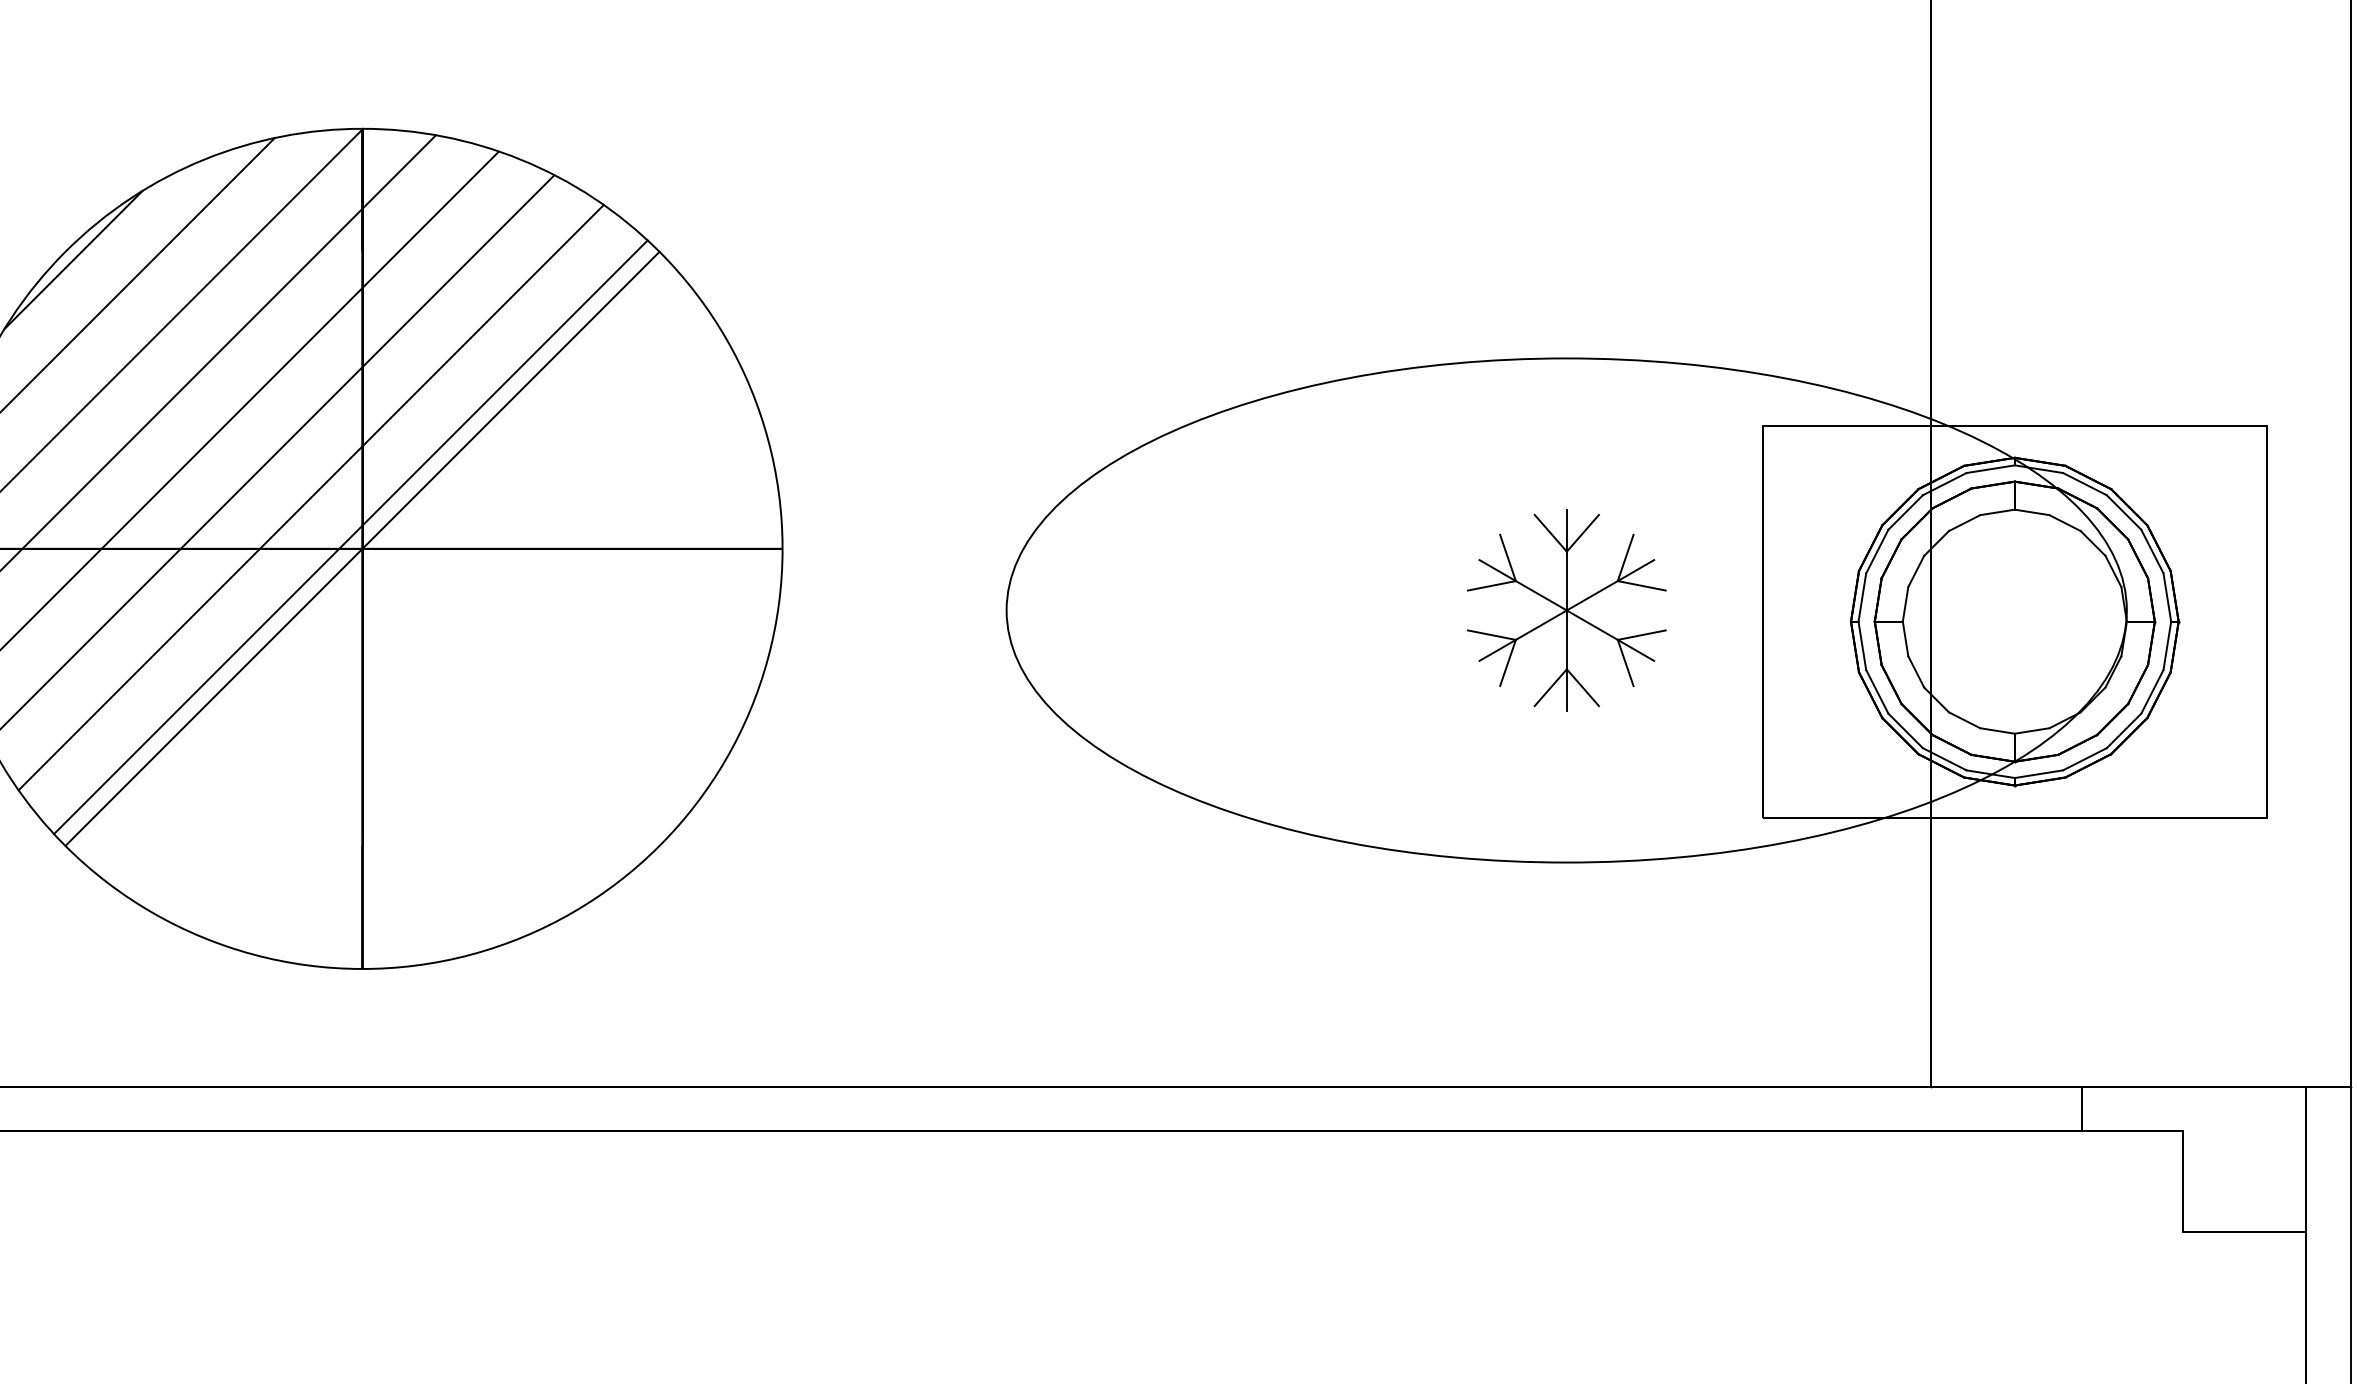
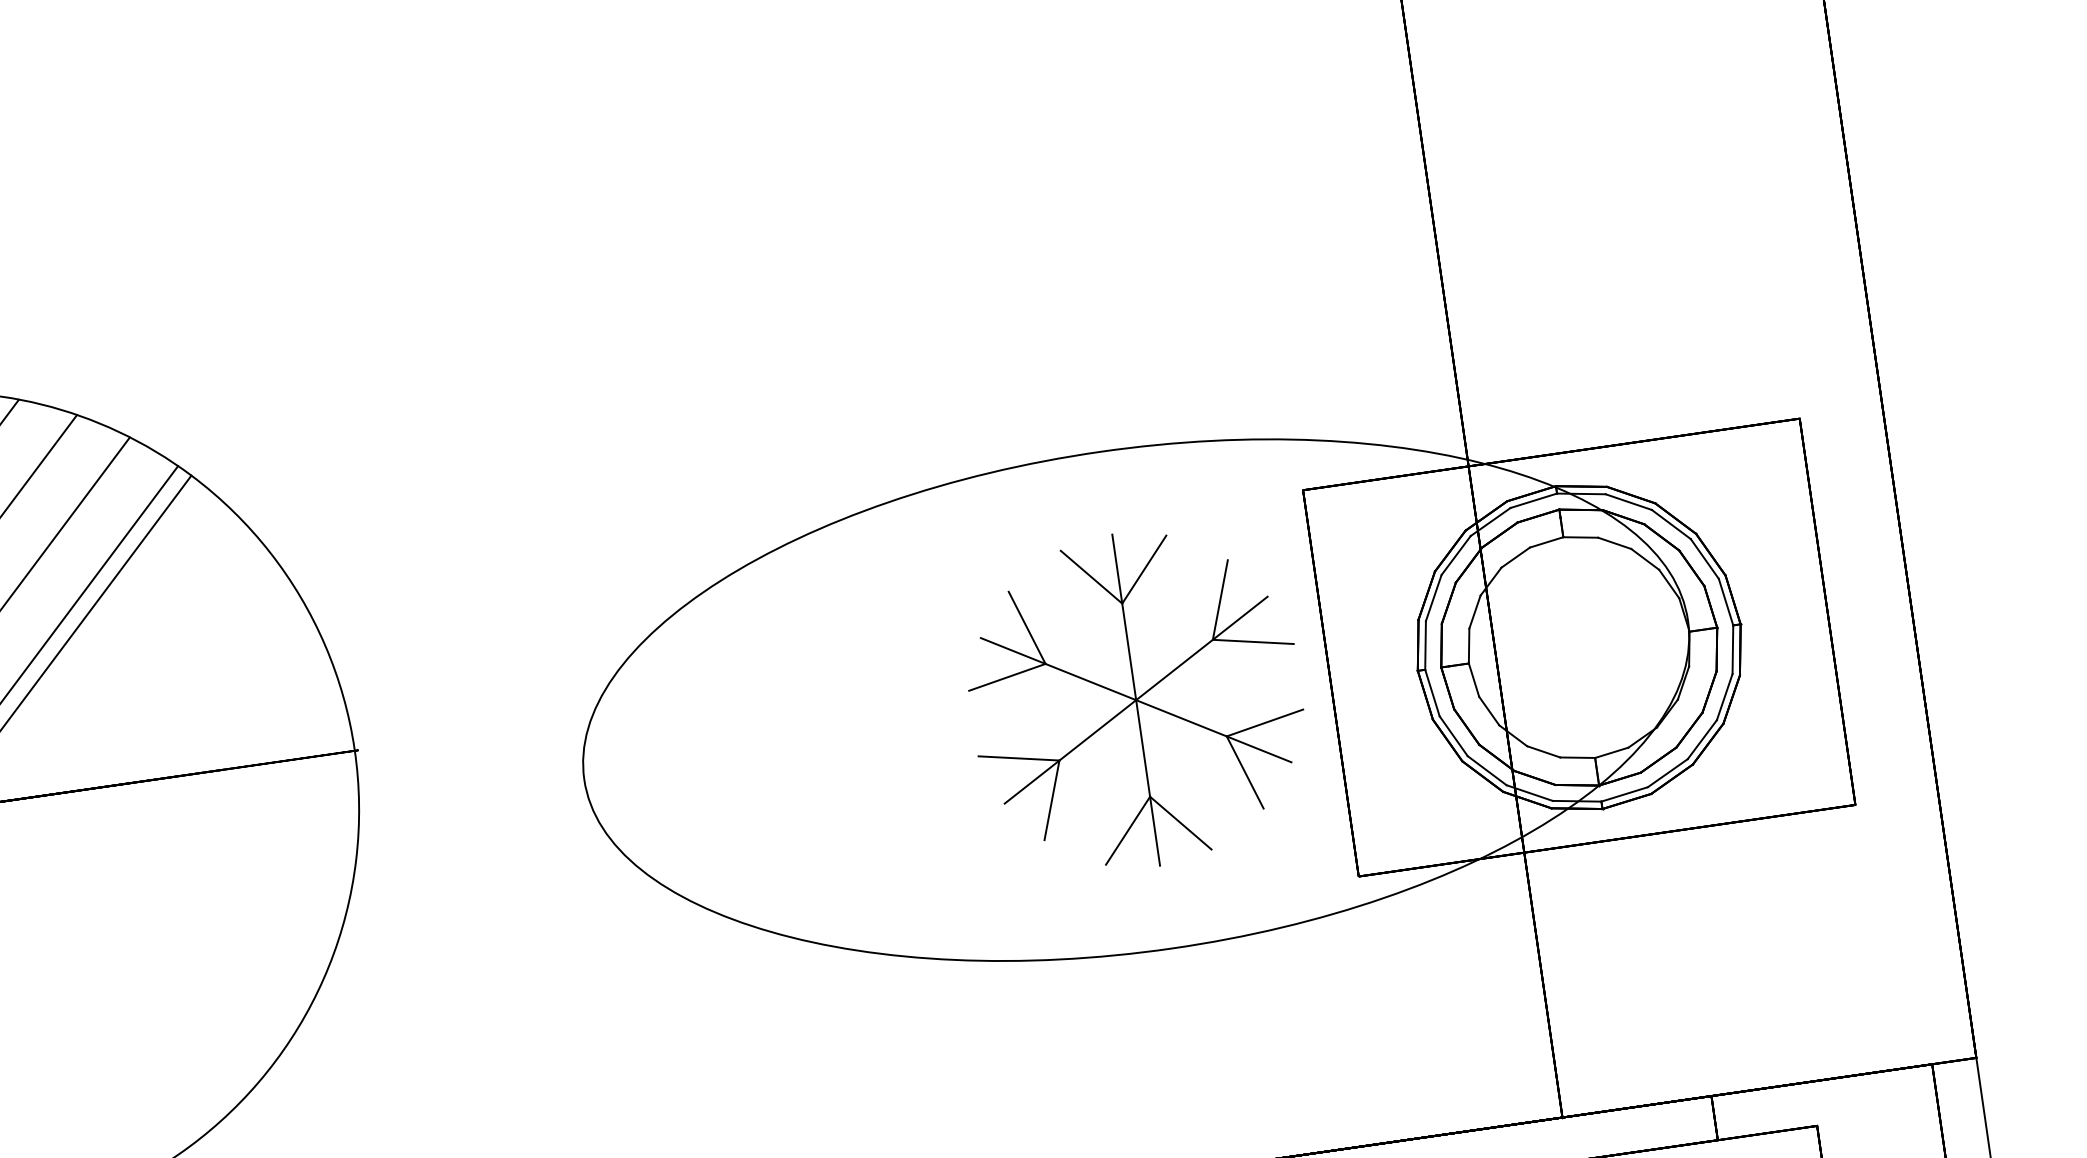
part: (1566, 610) -> (1135, 700), size x1.67

